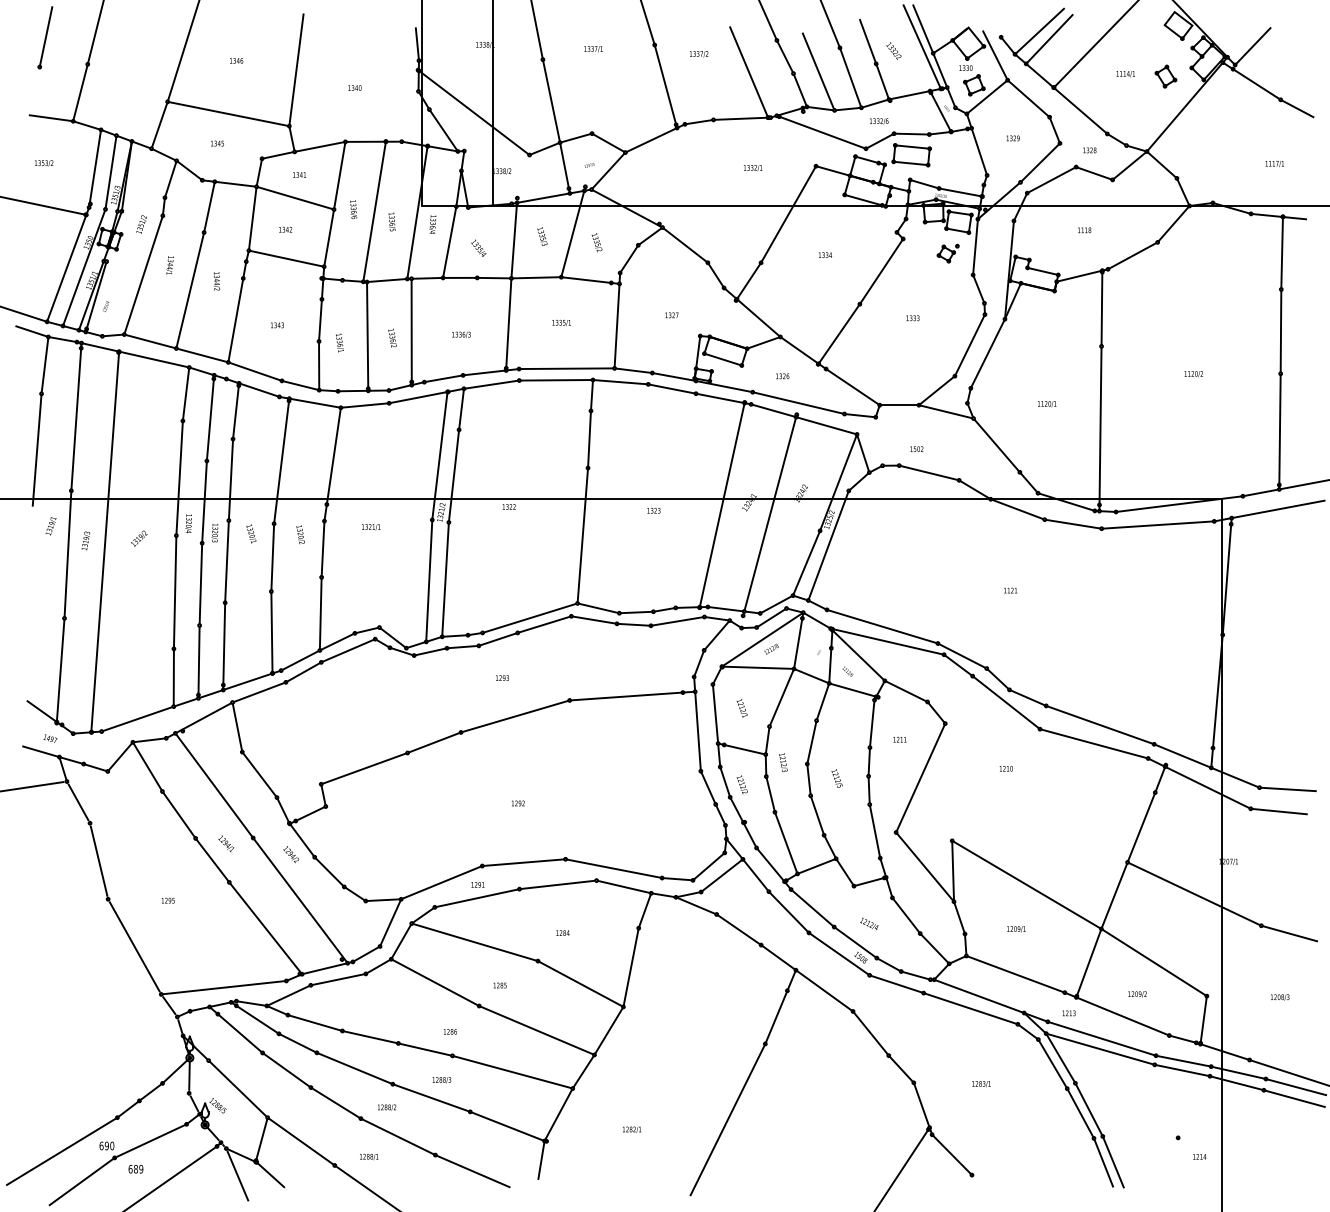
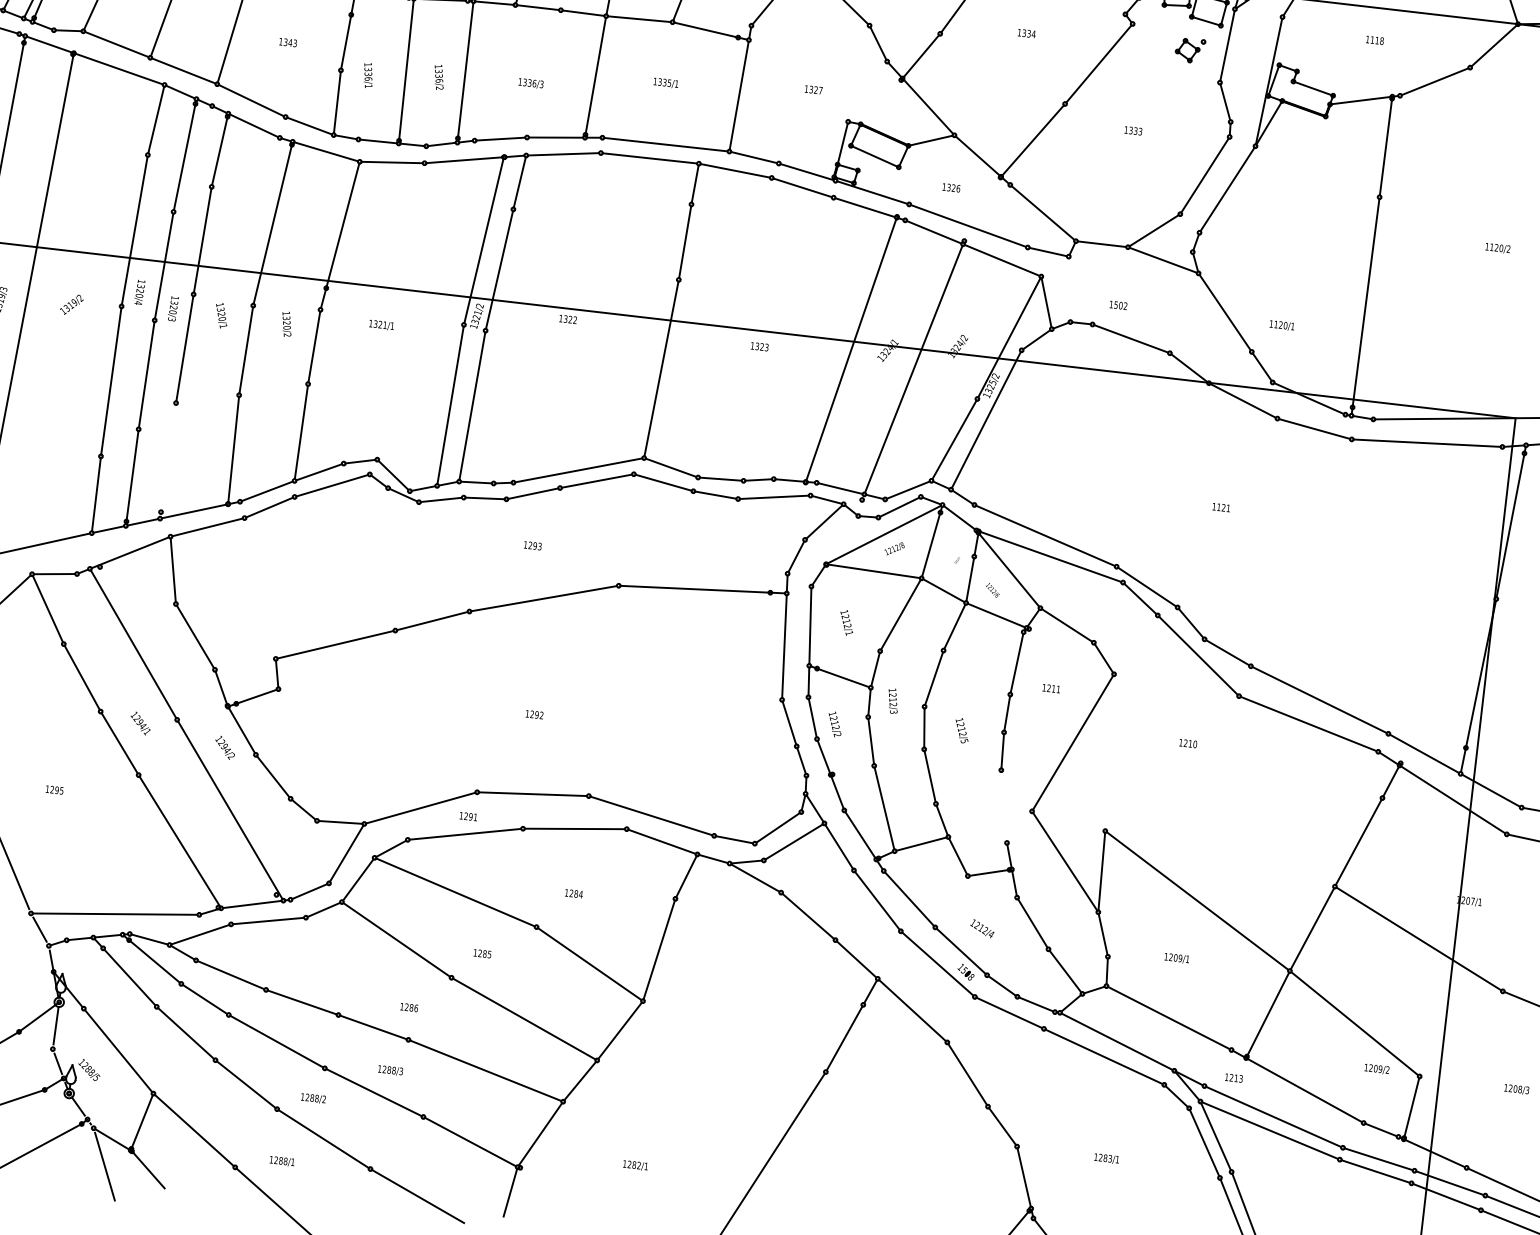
text: (1047, 404) -> (1282, 326), moved
line: (224, 646) -> (168, 461), removed
line: (874, 830) -> (1003, 805), removed
text: (1137, 994) -> (1376, 1069), moved

